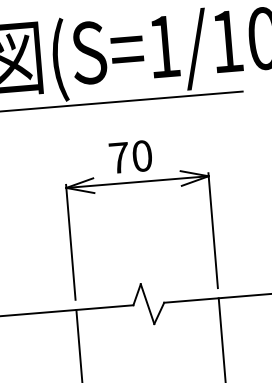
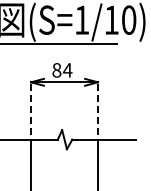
text: (131, 157) -> (62, 70), 70 -> 84
line: (212, 229) -> (97, 107), solid -> dashed
line: (71, 241) -> (31, 107), solid -> dashed

